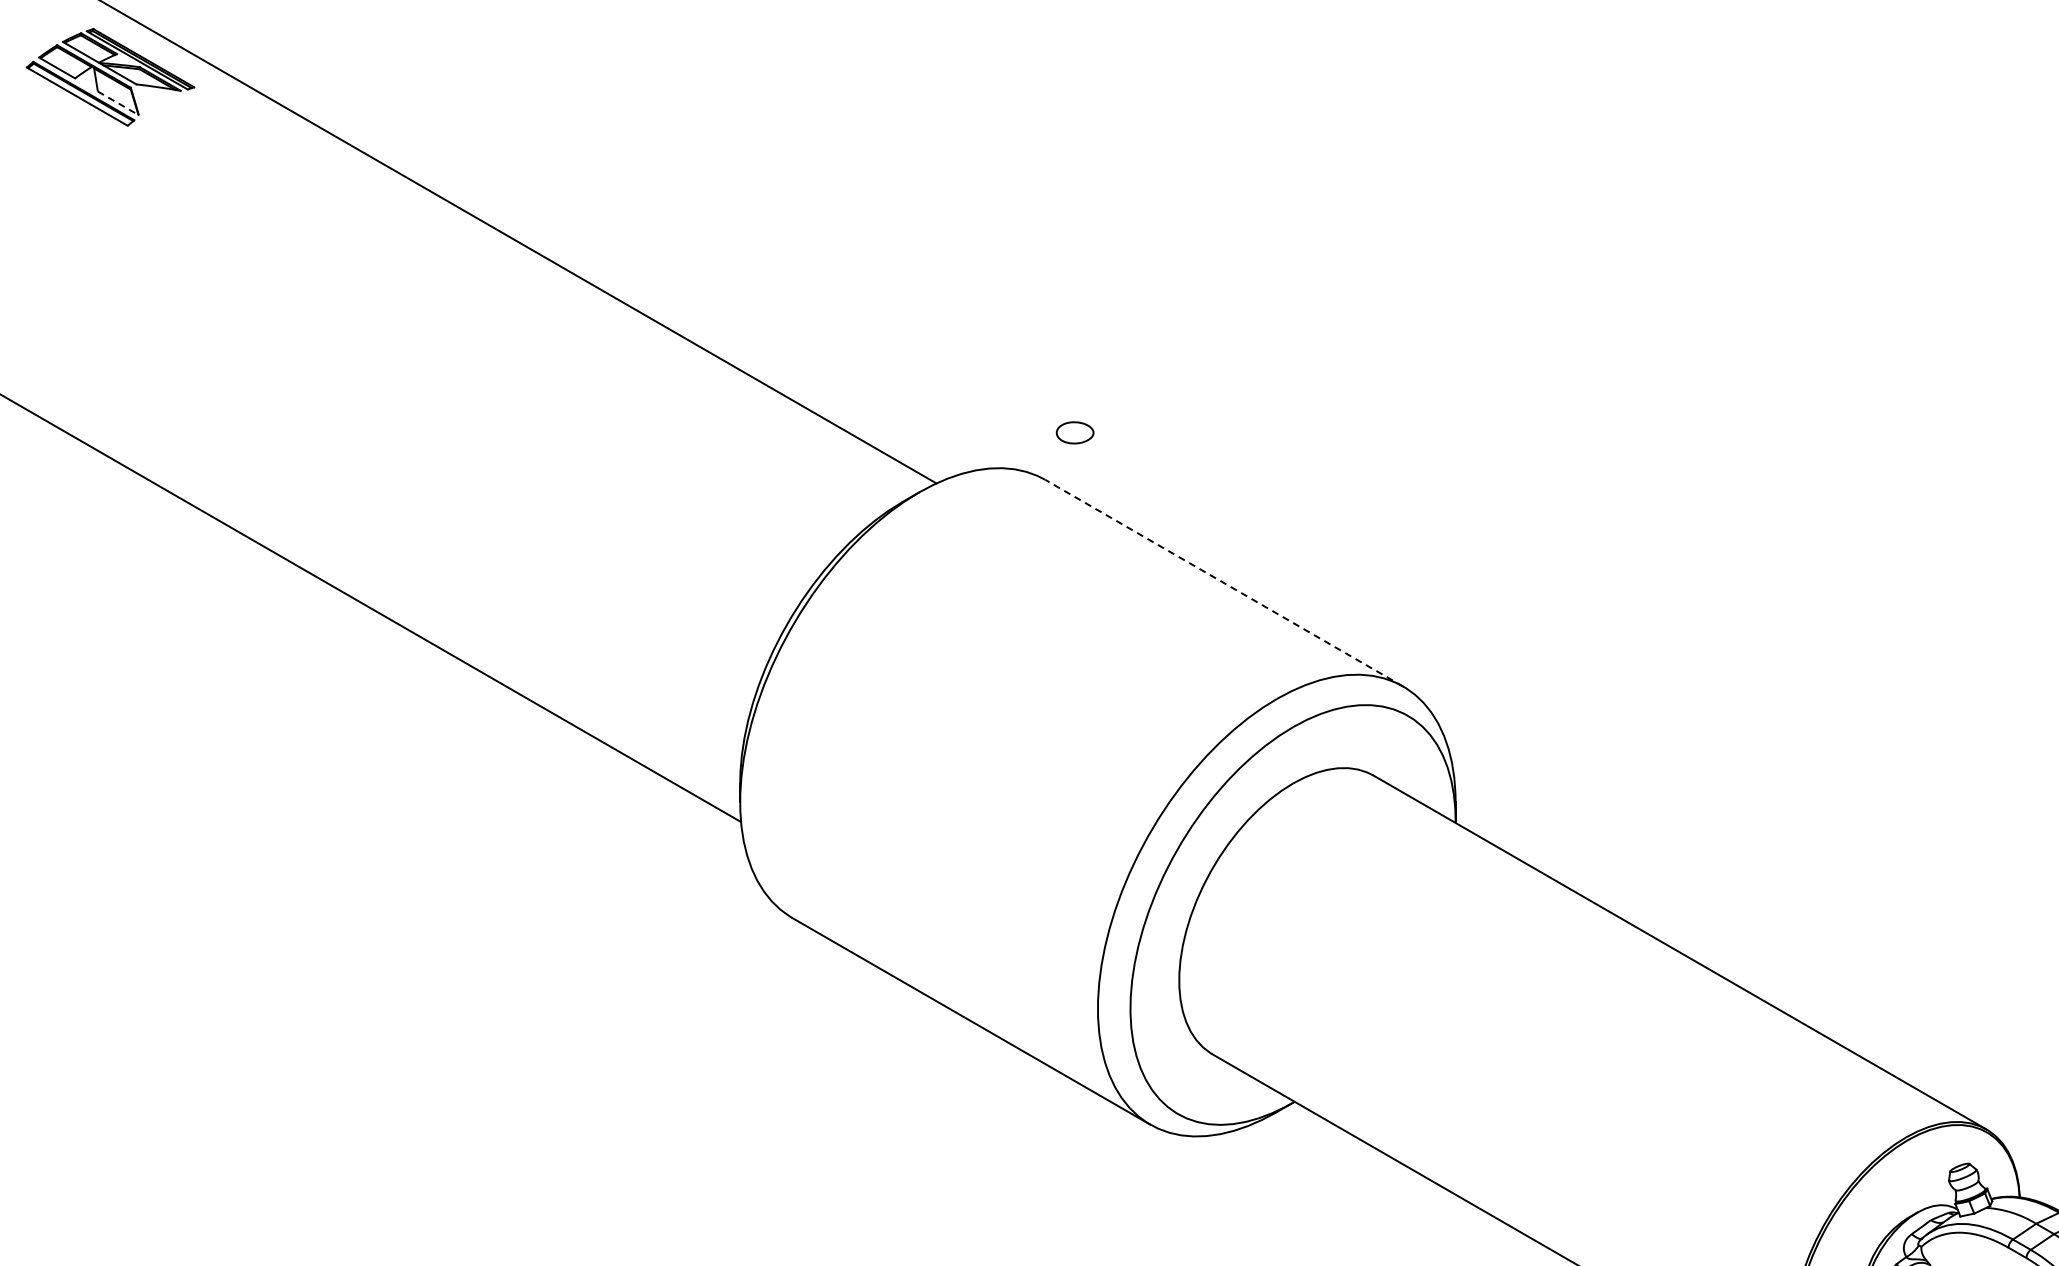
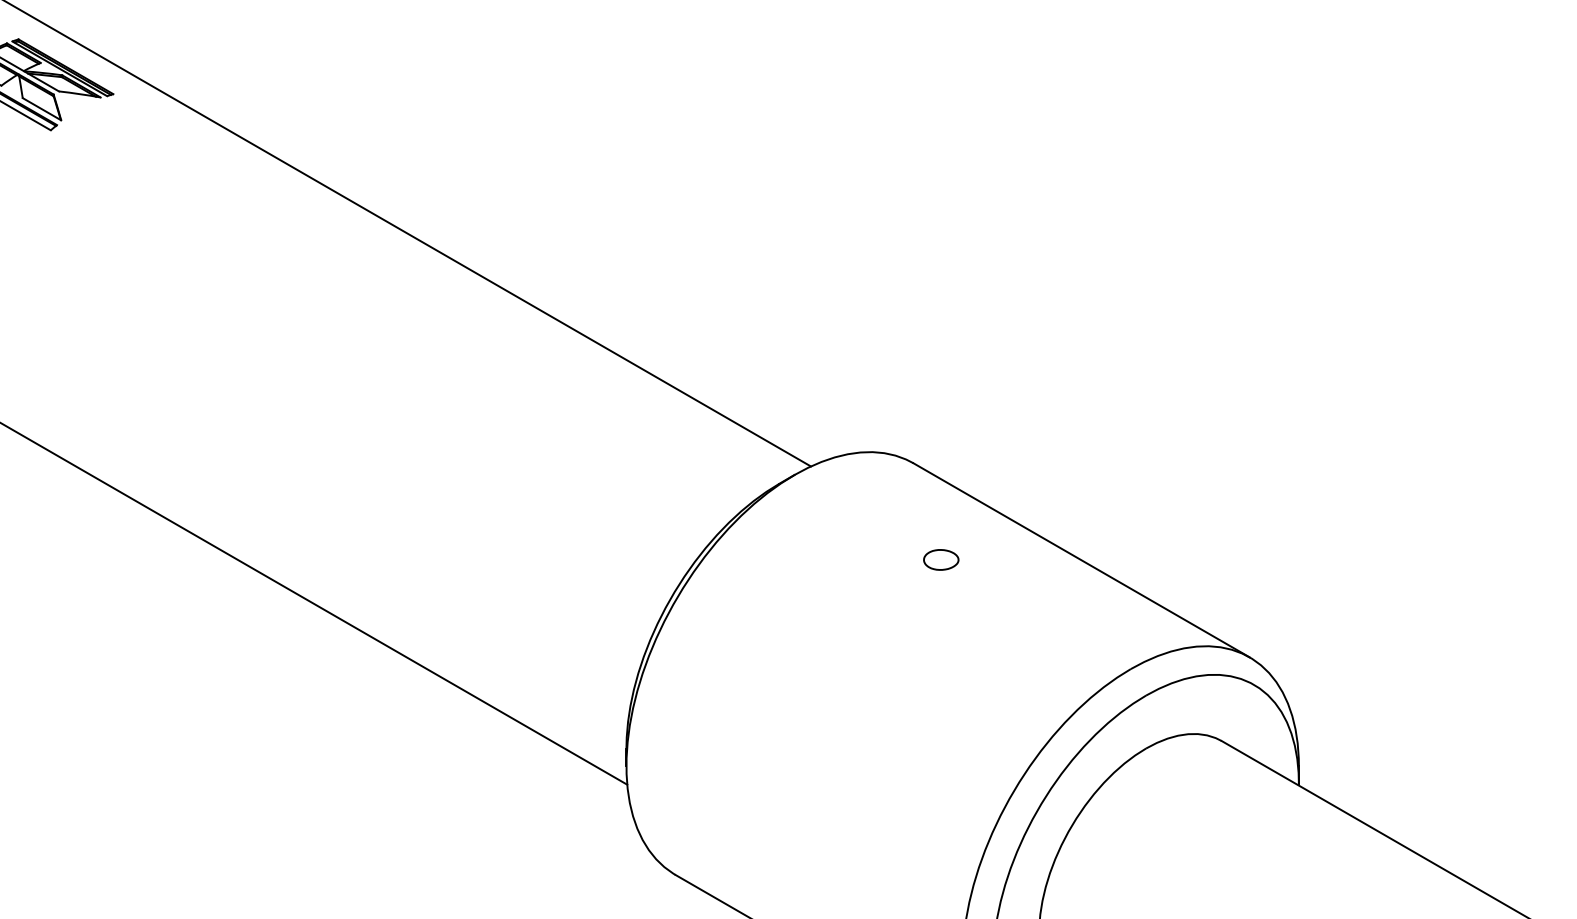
line: (118, 103) -> (42, 109), dashed -> solid
part: (1074, 432) -> (940, 559), moved
line: (1224, 583) -> (1081, 560), dashed -> solid

